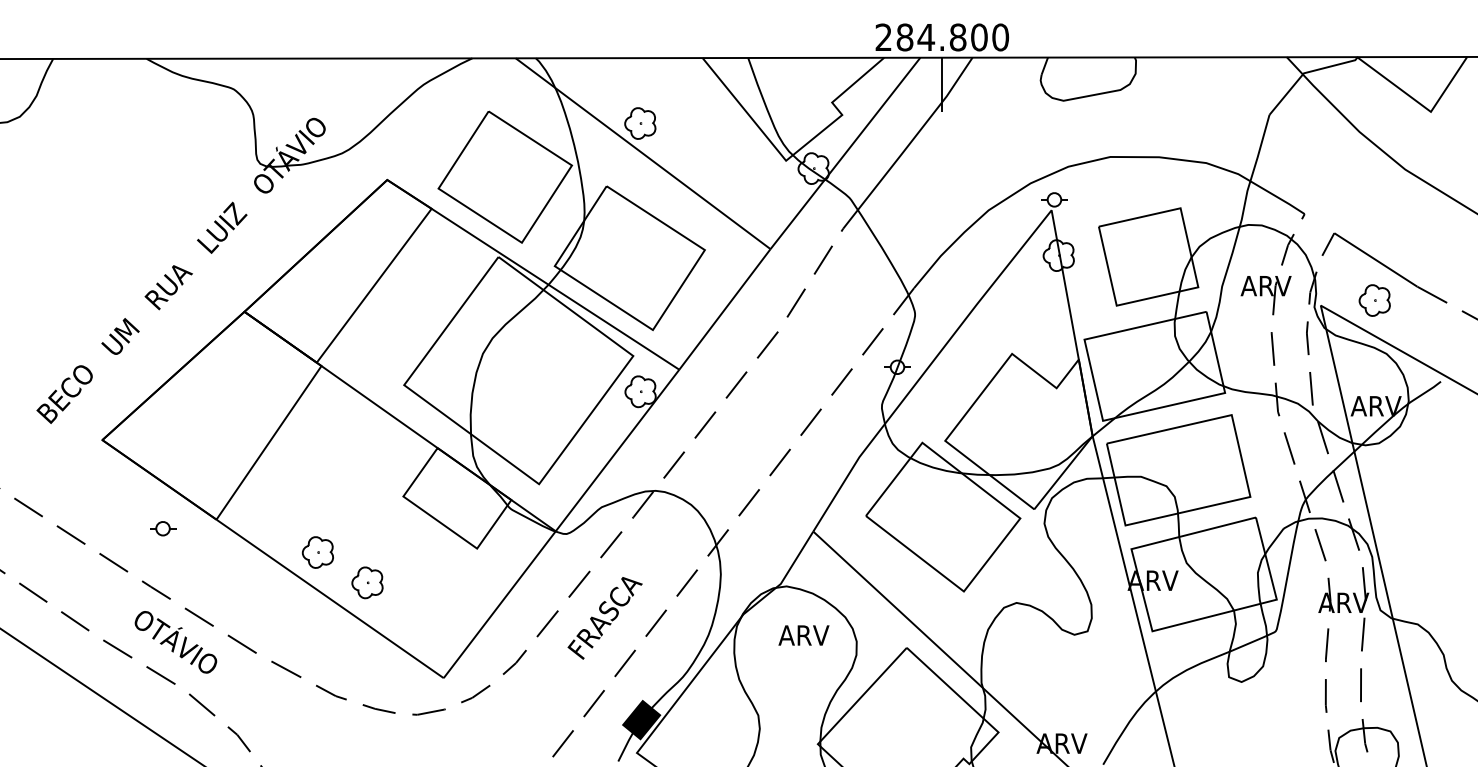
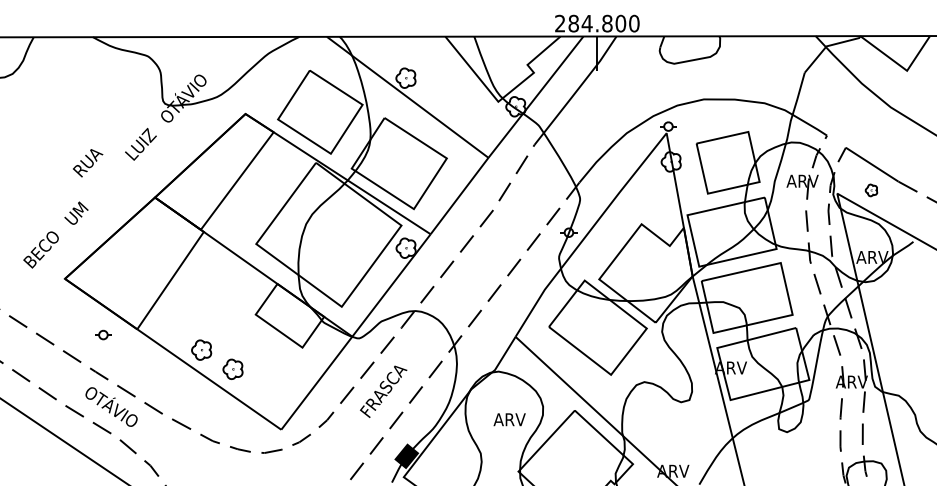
text: (169, 288) -> (88, 163), moved
part: (1374, 300) -> (871, 190), size x0.6
text: (803, 635) -> (509, 419), moved

